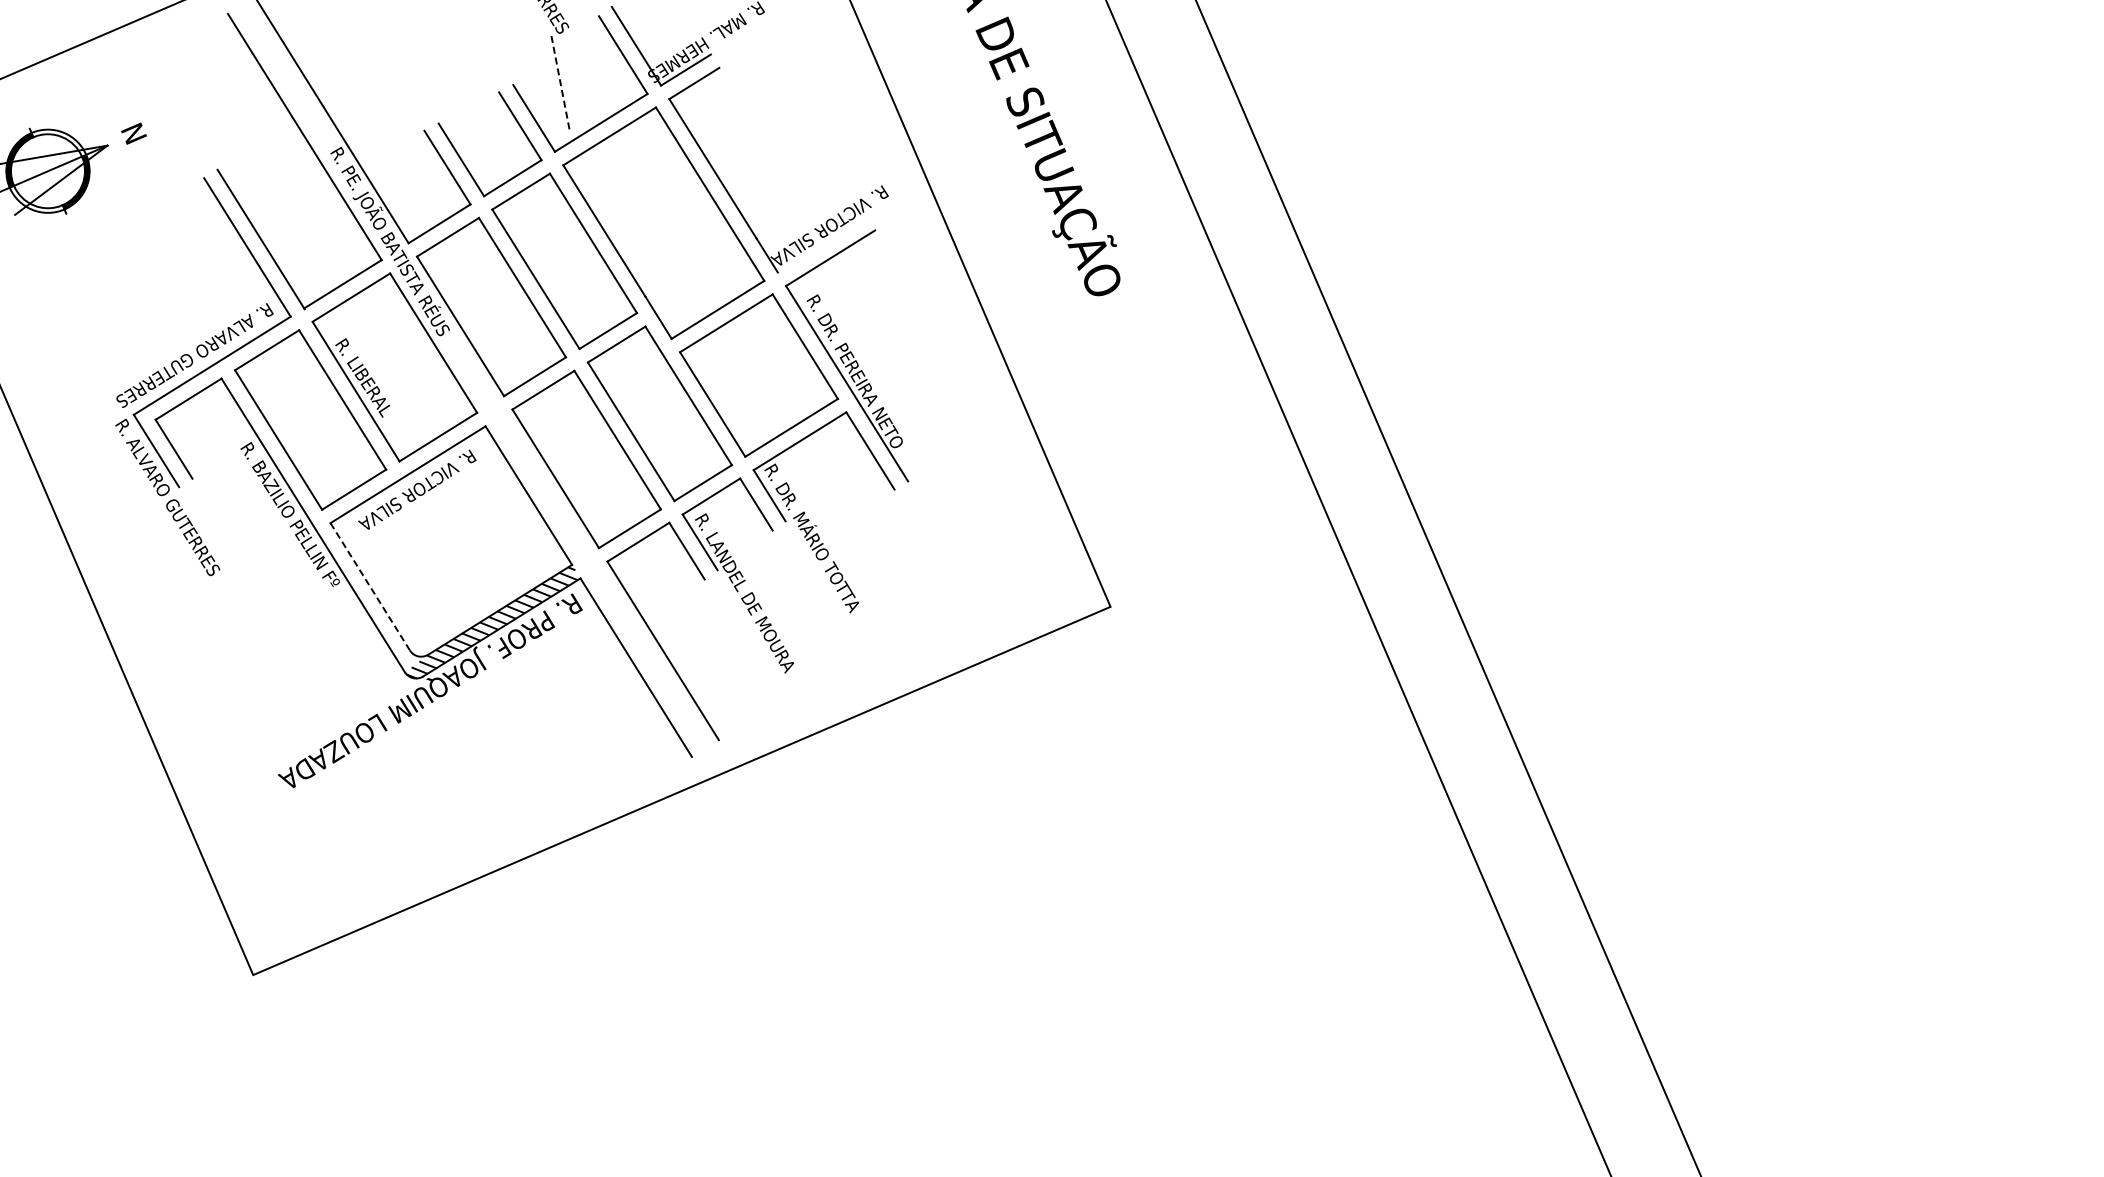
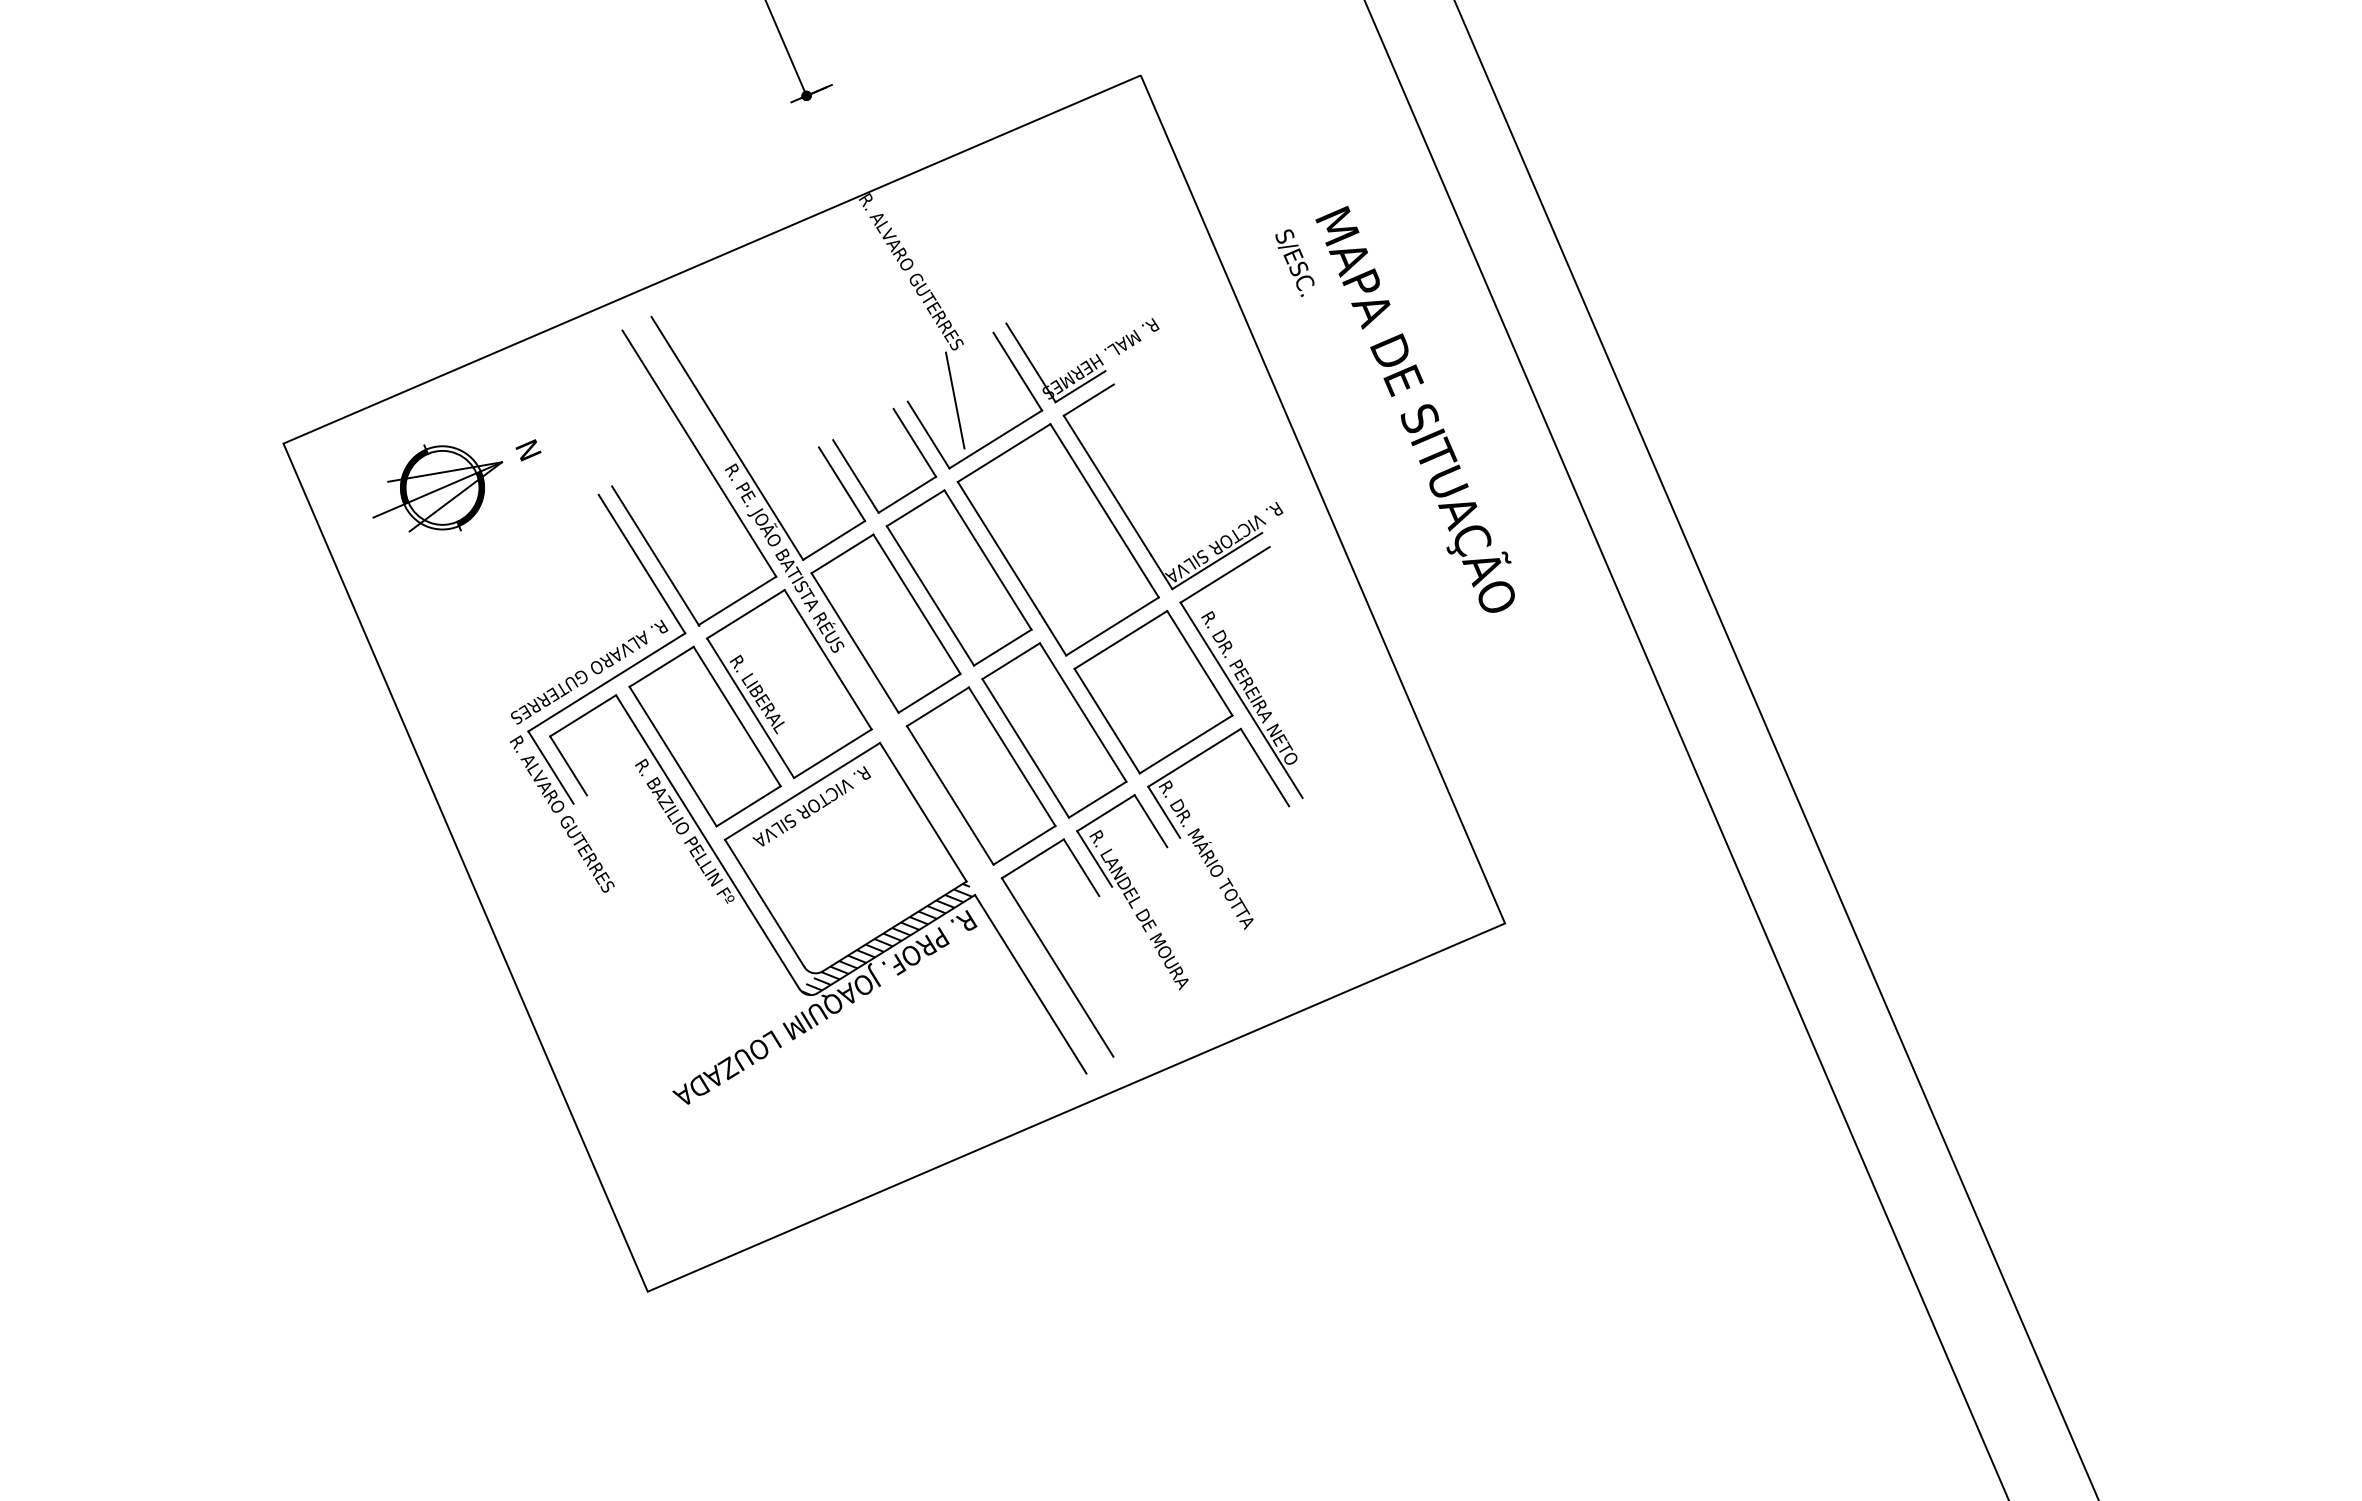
line: (560, 83) -> (955, 400), dashed -> solid
line: (822, 243) -> (1217, 560), added
line: (370, 586) -> (765, 903), dashed -> solid

